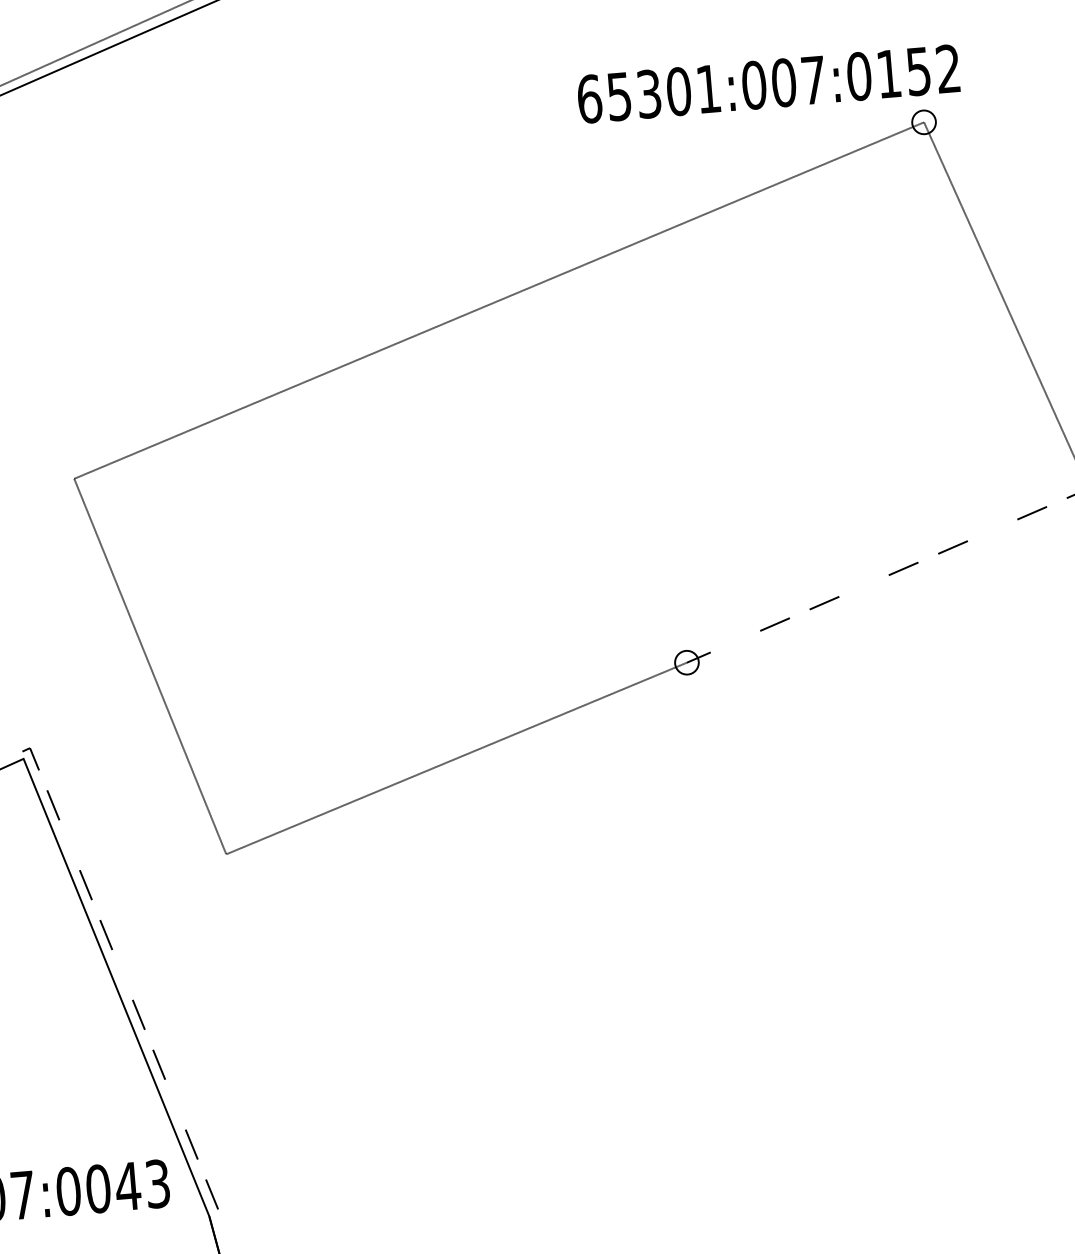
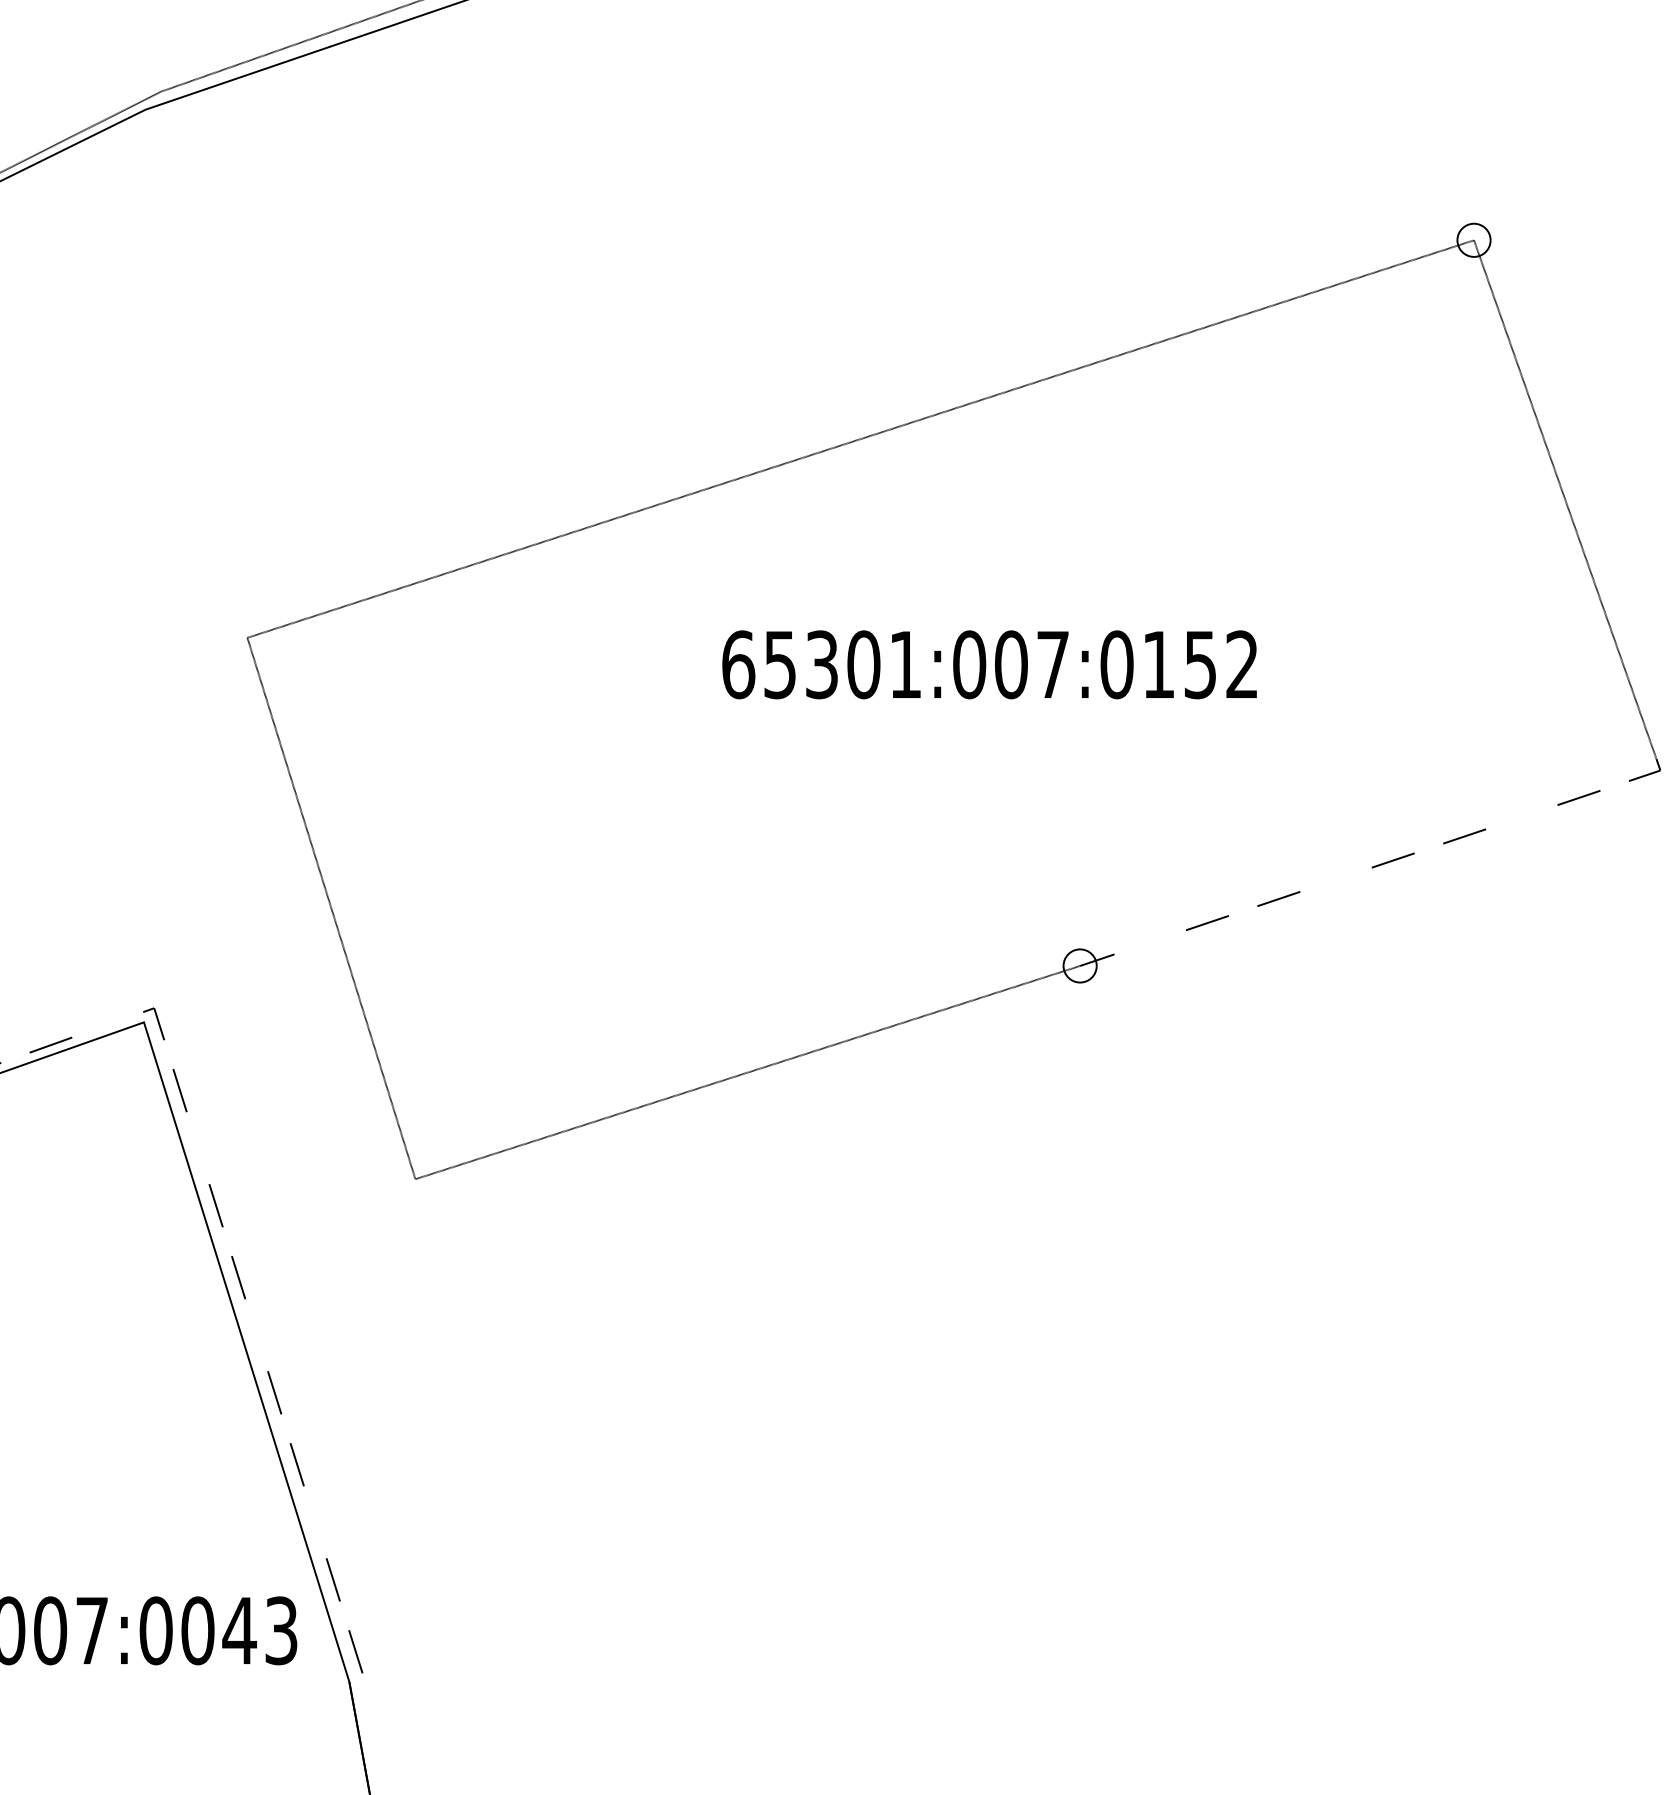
text: (768, 83) -> (989, 664), moved

